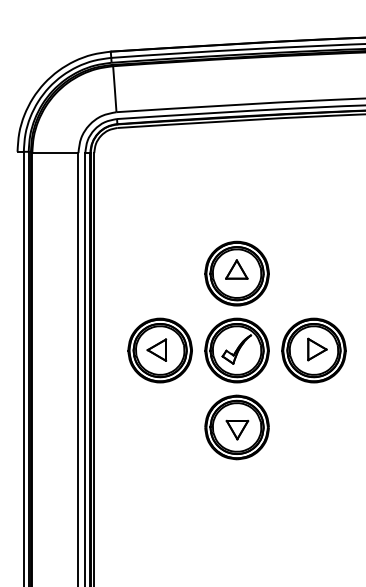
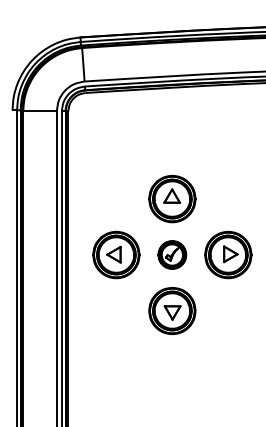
part: (236, 350) -> (171, 254), size x0.6

